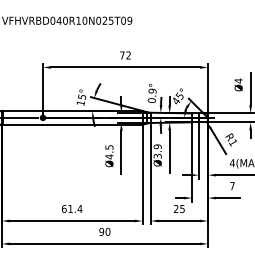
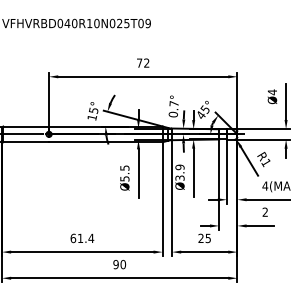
text: (152, 90) -> (173, 103), 0.9° -> 0.7°
text: (109, 156) -> (124, 178), Ø4.5 -> Ø5.5
text: (231, 185) -> (264, 211), 7 -> 2

